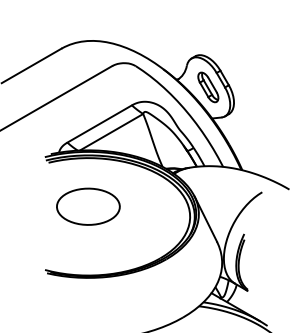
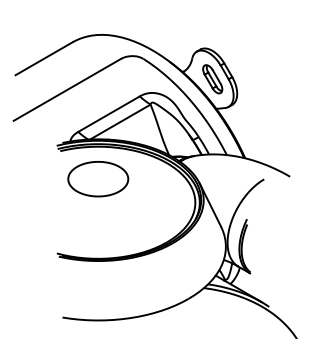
part: (88, 207) -> (98, 179), moved

